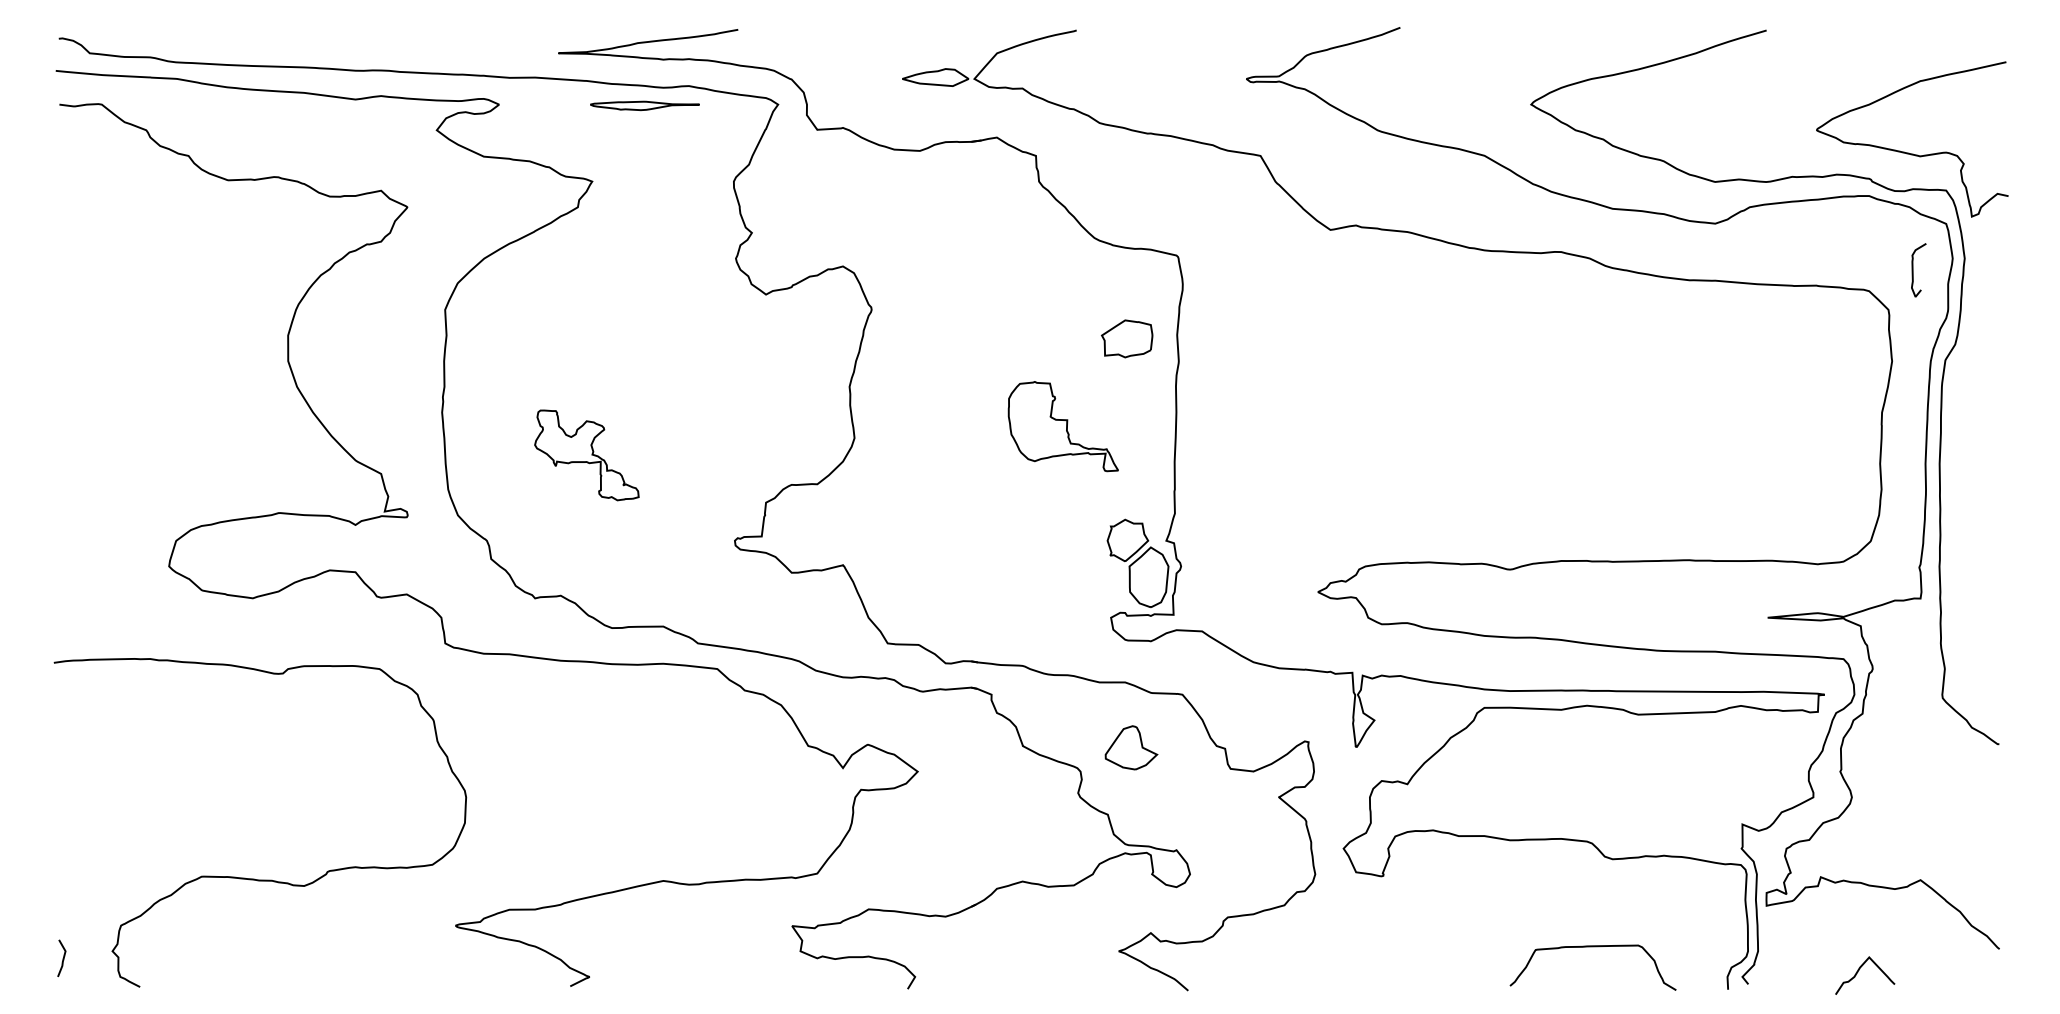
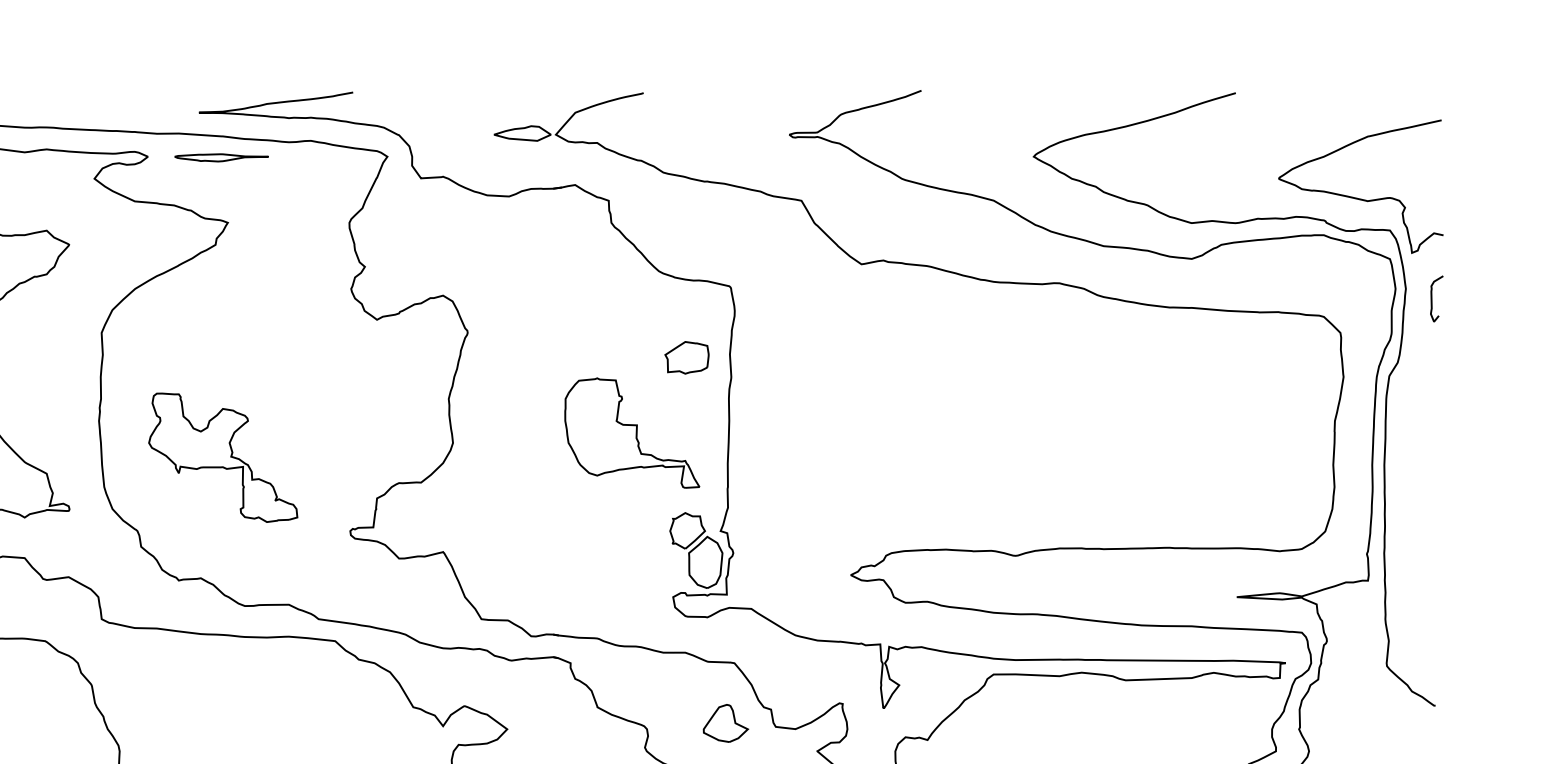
part: (644, 105) -> (221, 157), moved
curve: (1913, 270) -> (1432, 299), moved
part: (1063, 426) -> (632, 433), size x1.43
part: (586, 455) -> (222, 457), size x1.67
part: (1131, 747) -> (725, 723), moved

